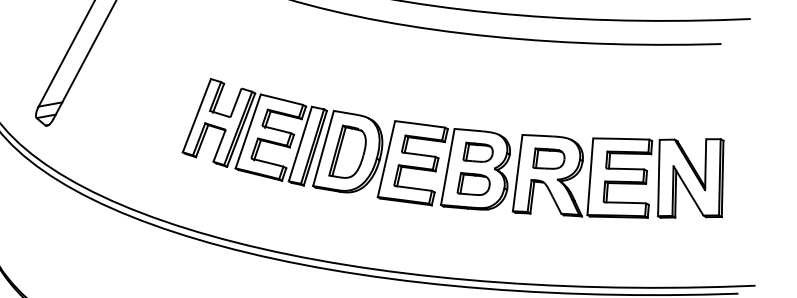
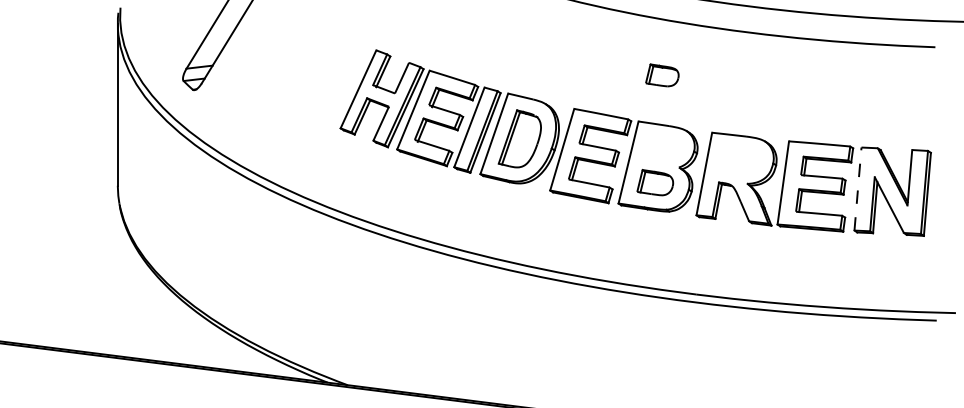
part: (477, 152) -> (662, 75), moved
part: (548, 157) -> (738, 159), removed
line: (658, 178) -> (857, 189), solid -> dashed

